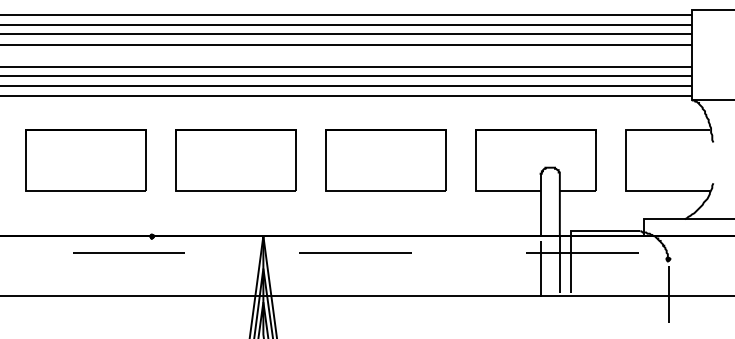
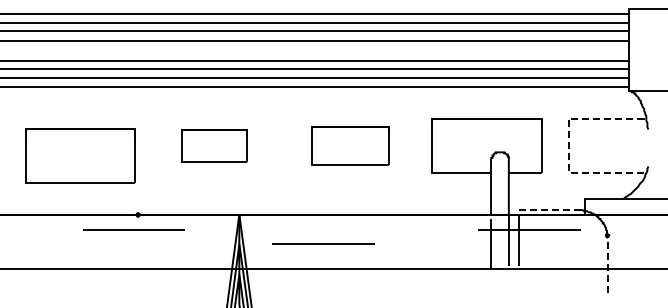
part: (85, 160) -> (80, 155), moved
part: (236, 160) -> (214, 145), size x0.6
part: (385, 160) -> (350, 145), size x0.7
line: (625, 161) -> (568, 146), solid -> dashed
line: (601, 231) -> (546, 210), solid -> dashed
line: (128, 252) -> (133, 229), moved
line: (355, 252) -> (323, 243), moved
line: (669, 294) -> (608, 267), solid -> dashed

